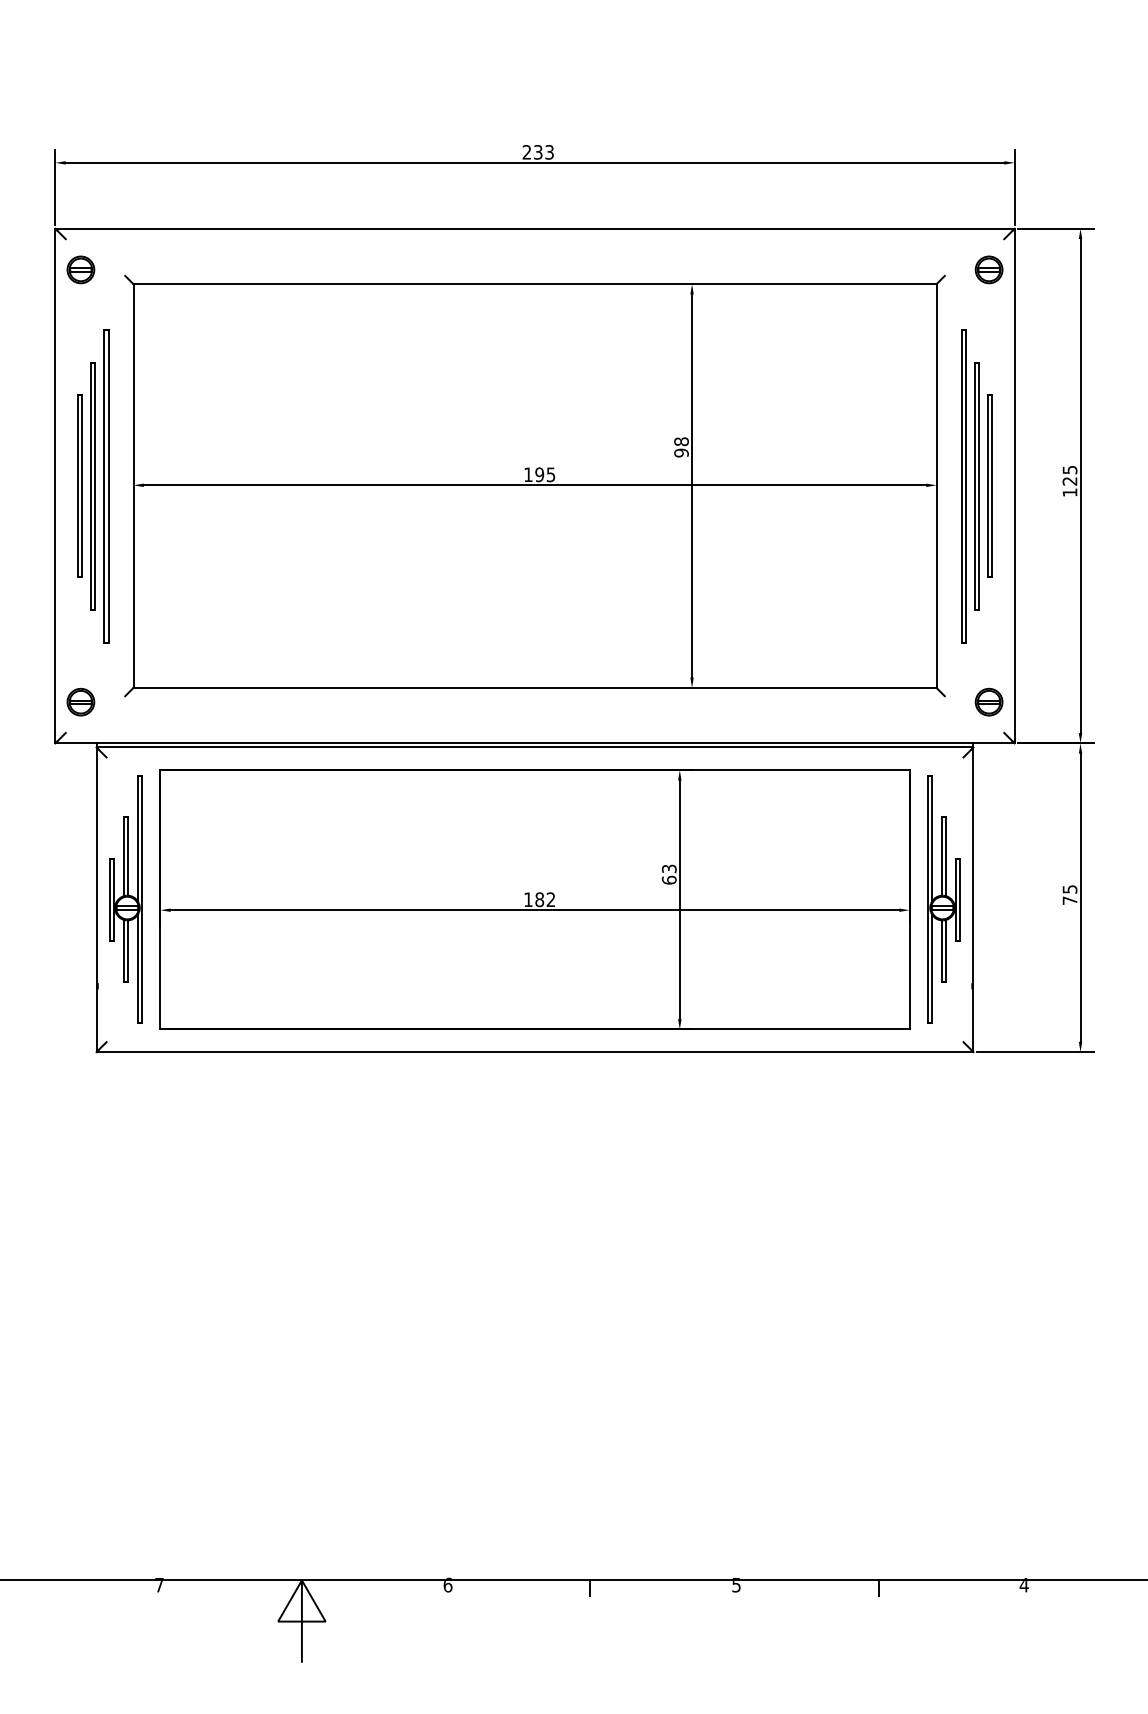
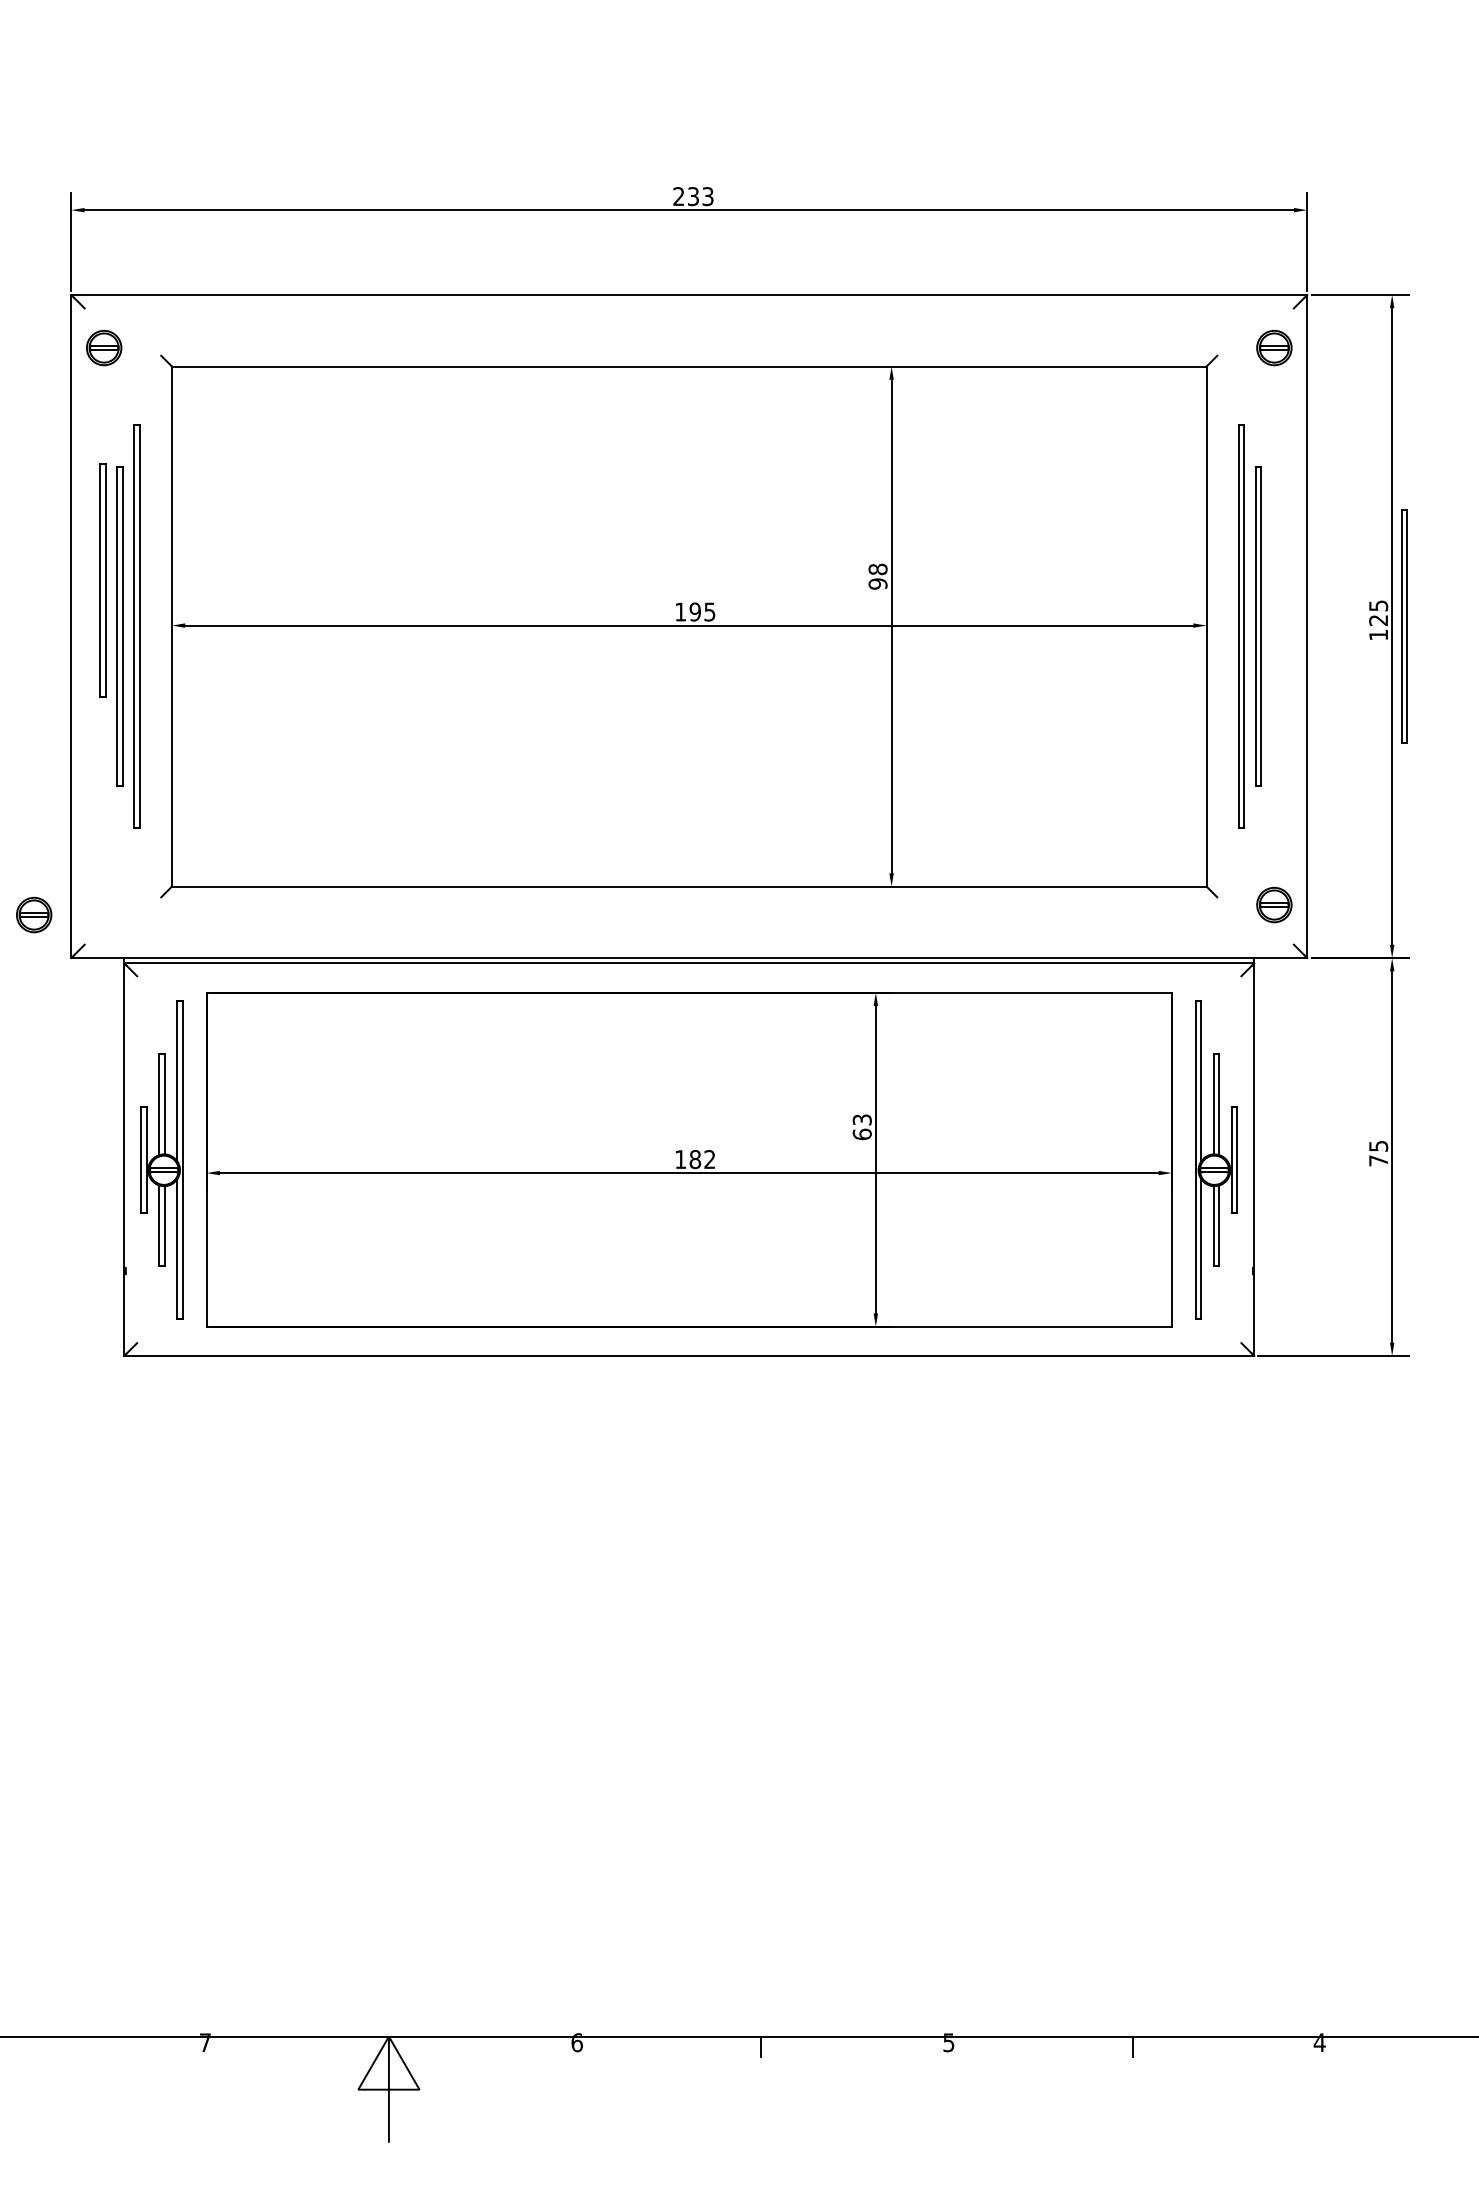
part: (79, 486) -> (102, 580), moved
part: (989, 486) -> (1404, 626), moved
part: (81, 701) -> (34, 914), moved

